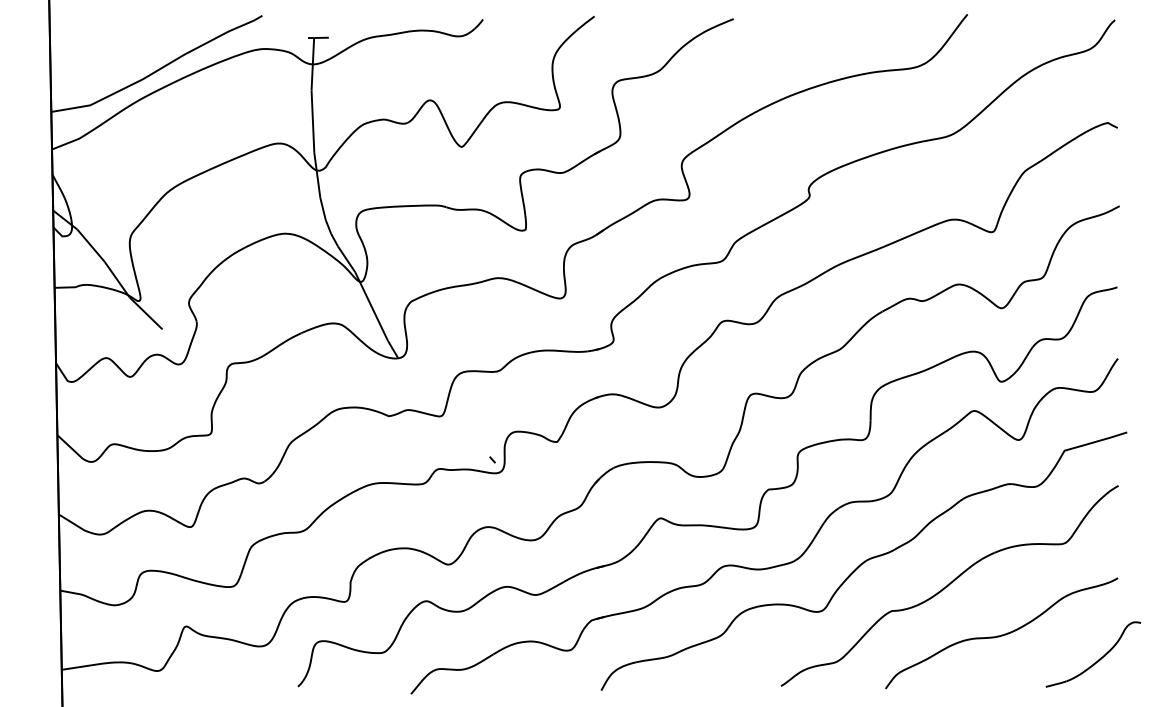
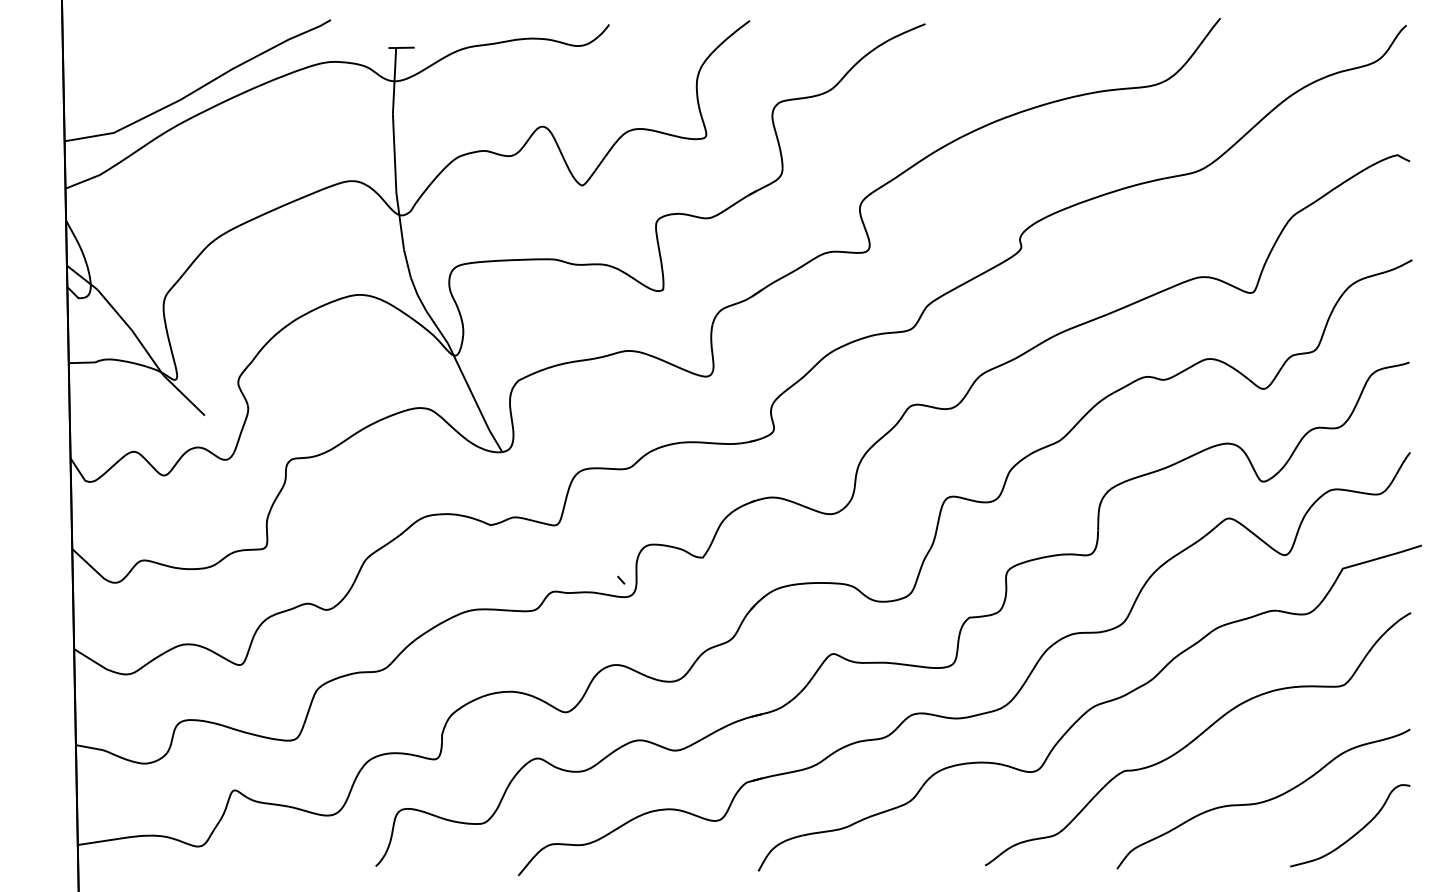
part: (1099, 659) -> (1357, 831), moved

